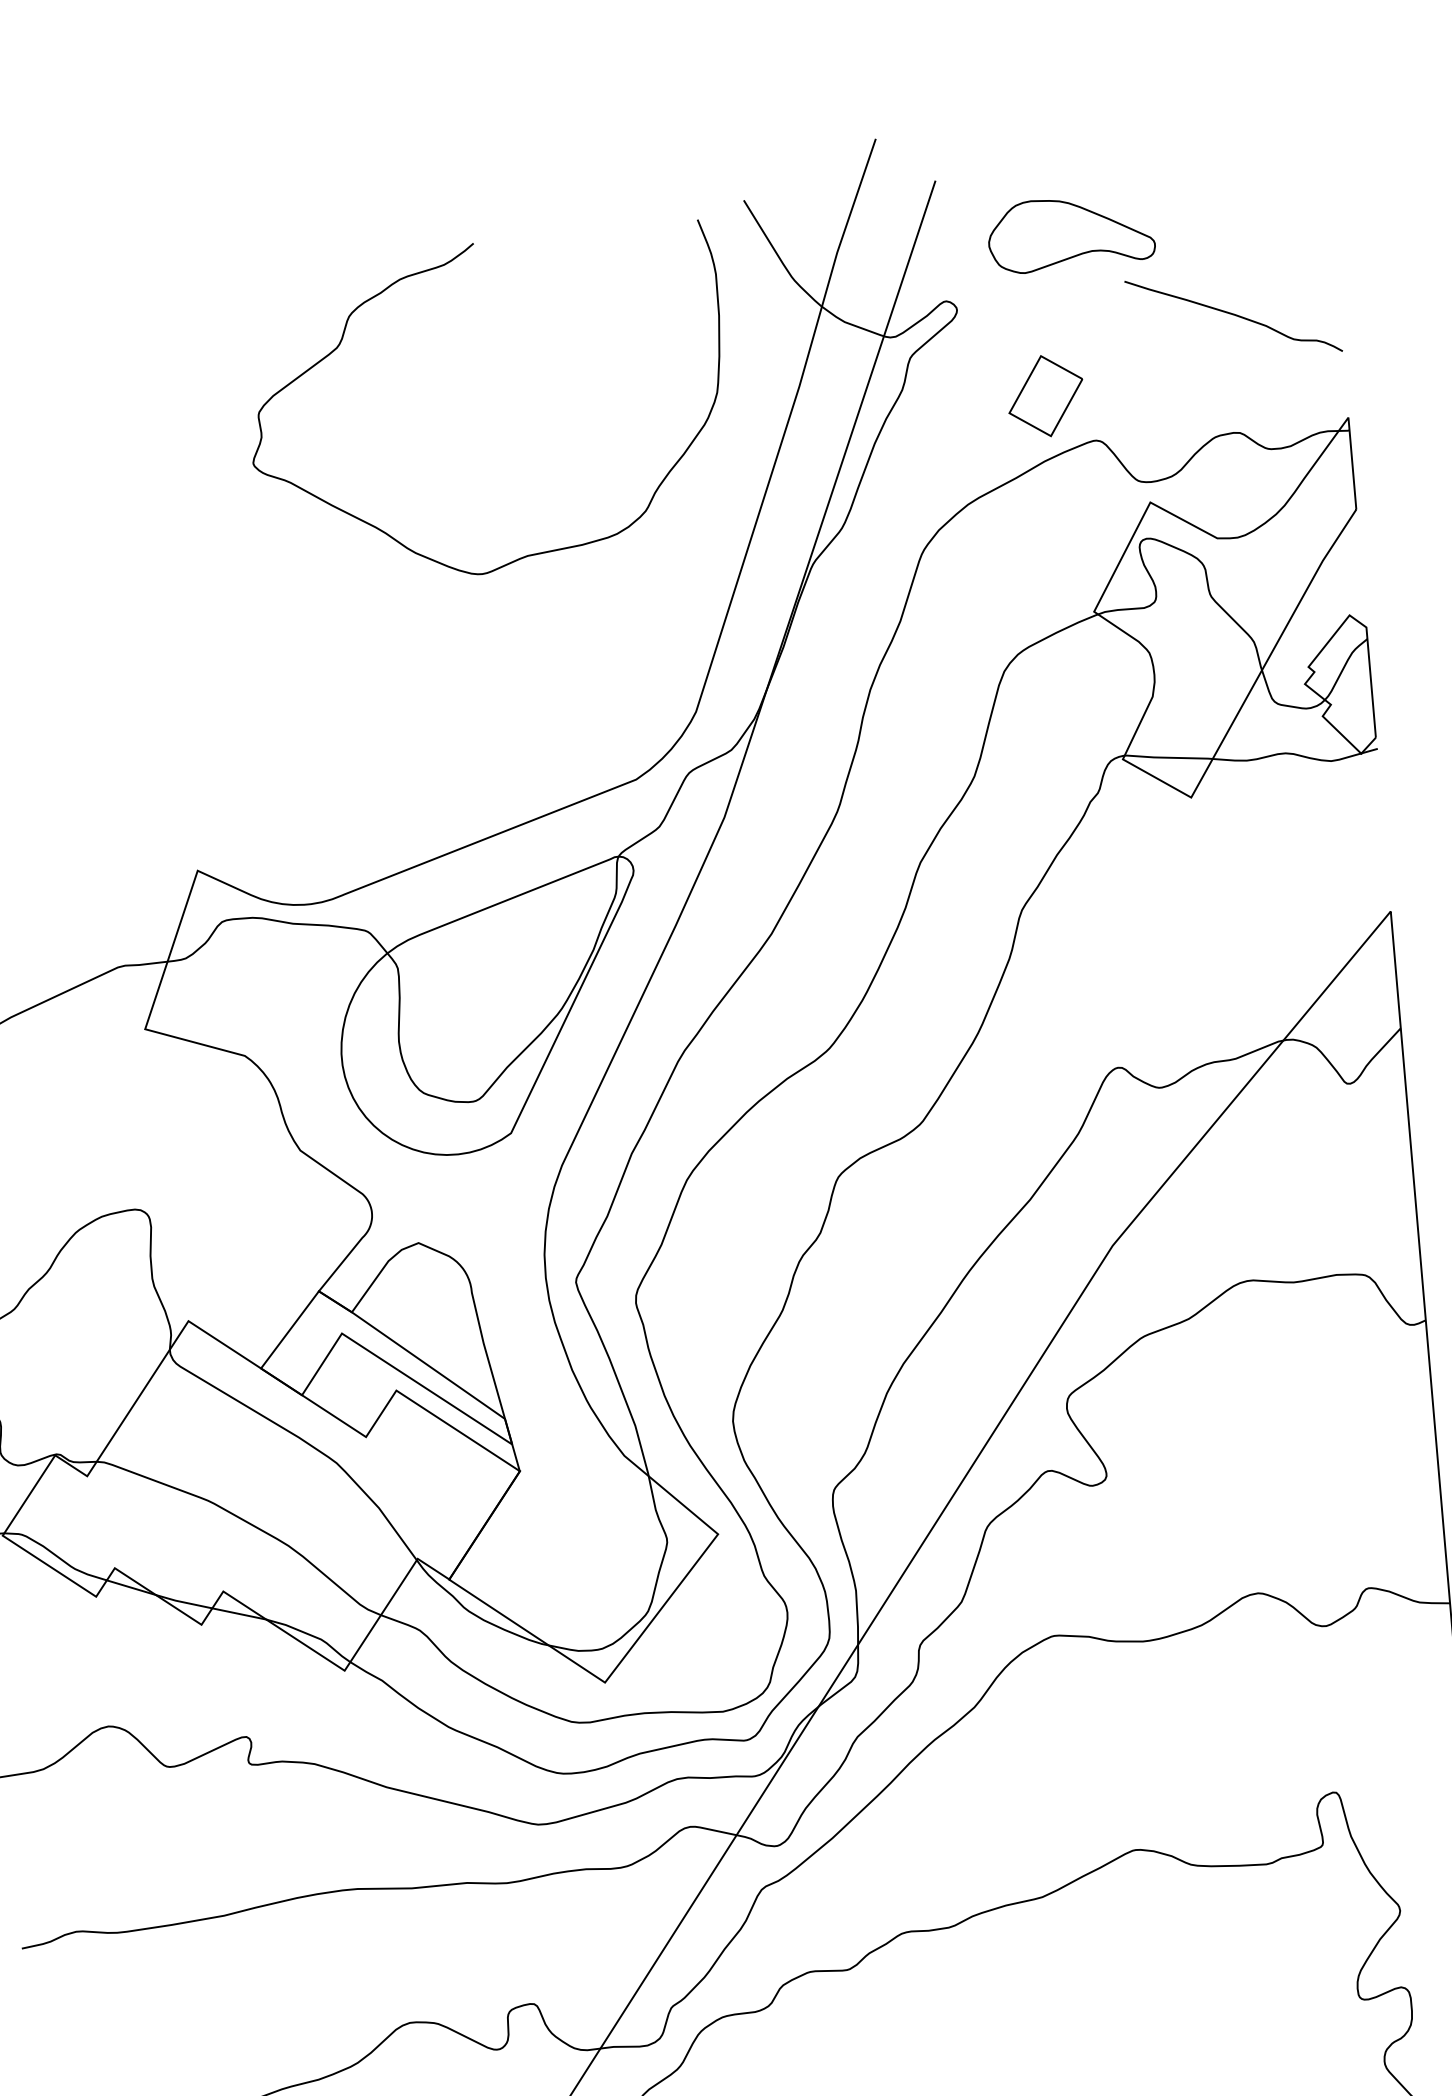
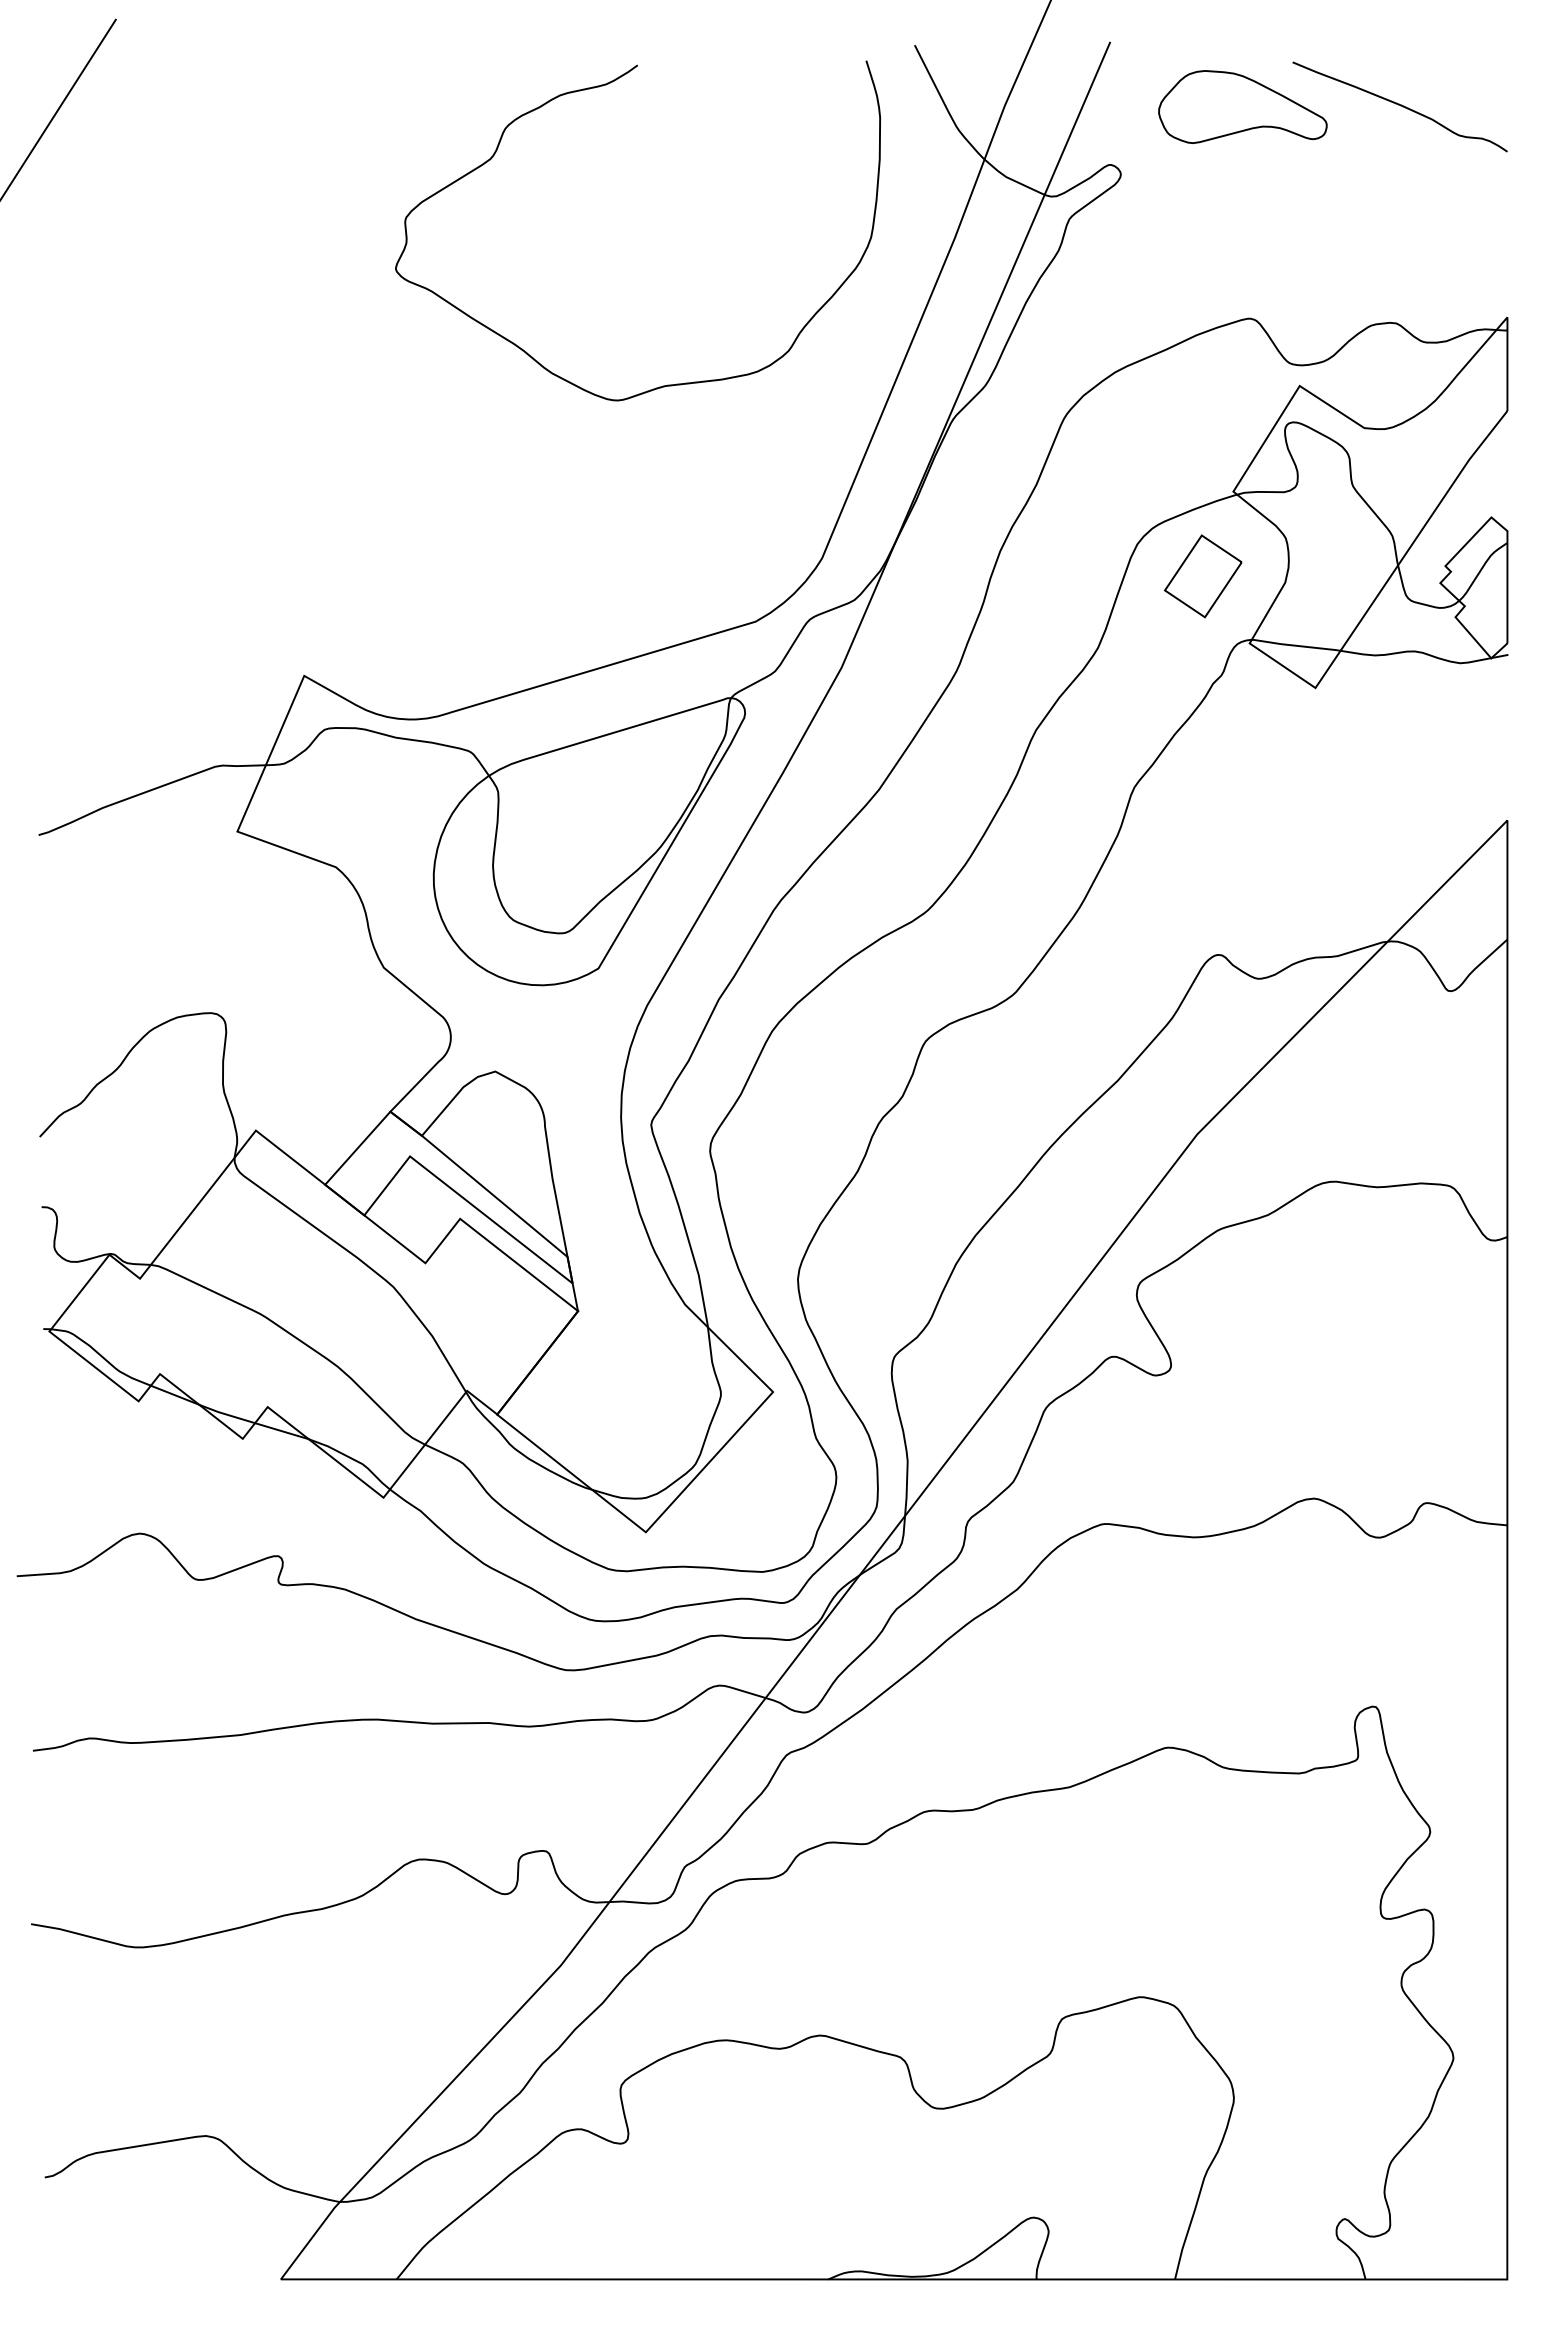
curve: (1232, 314) -> (1399, 105), moved
part: (1045, 396) -> (1202, 576), moved

